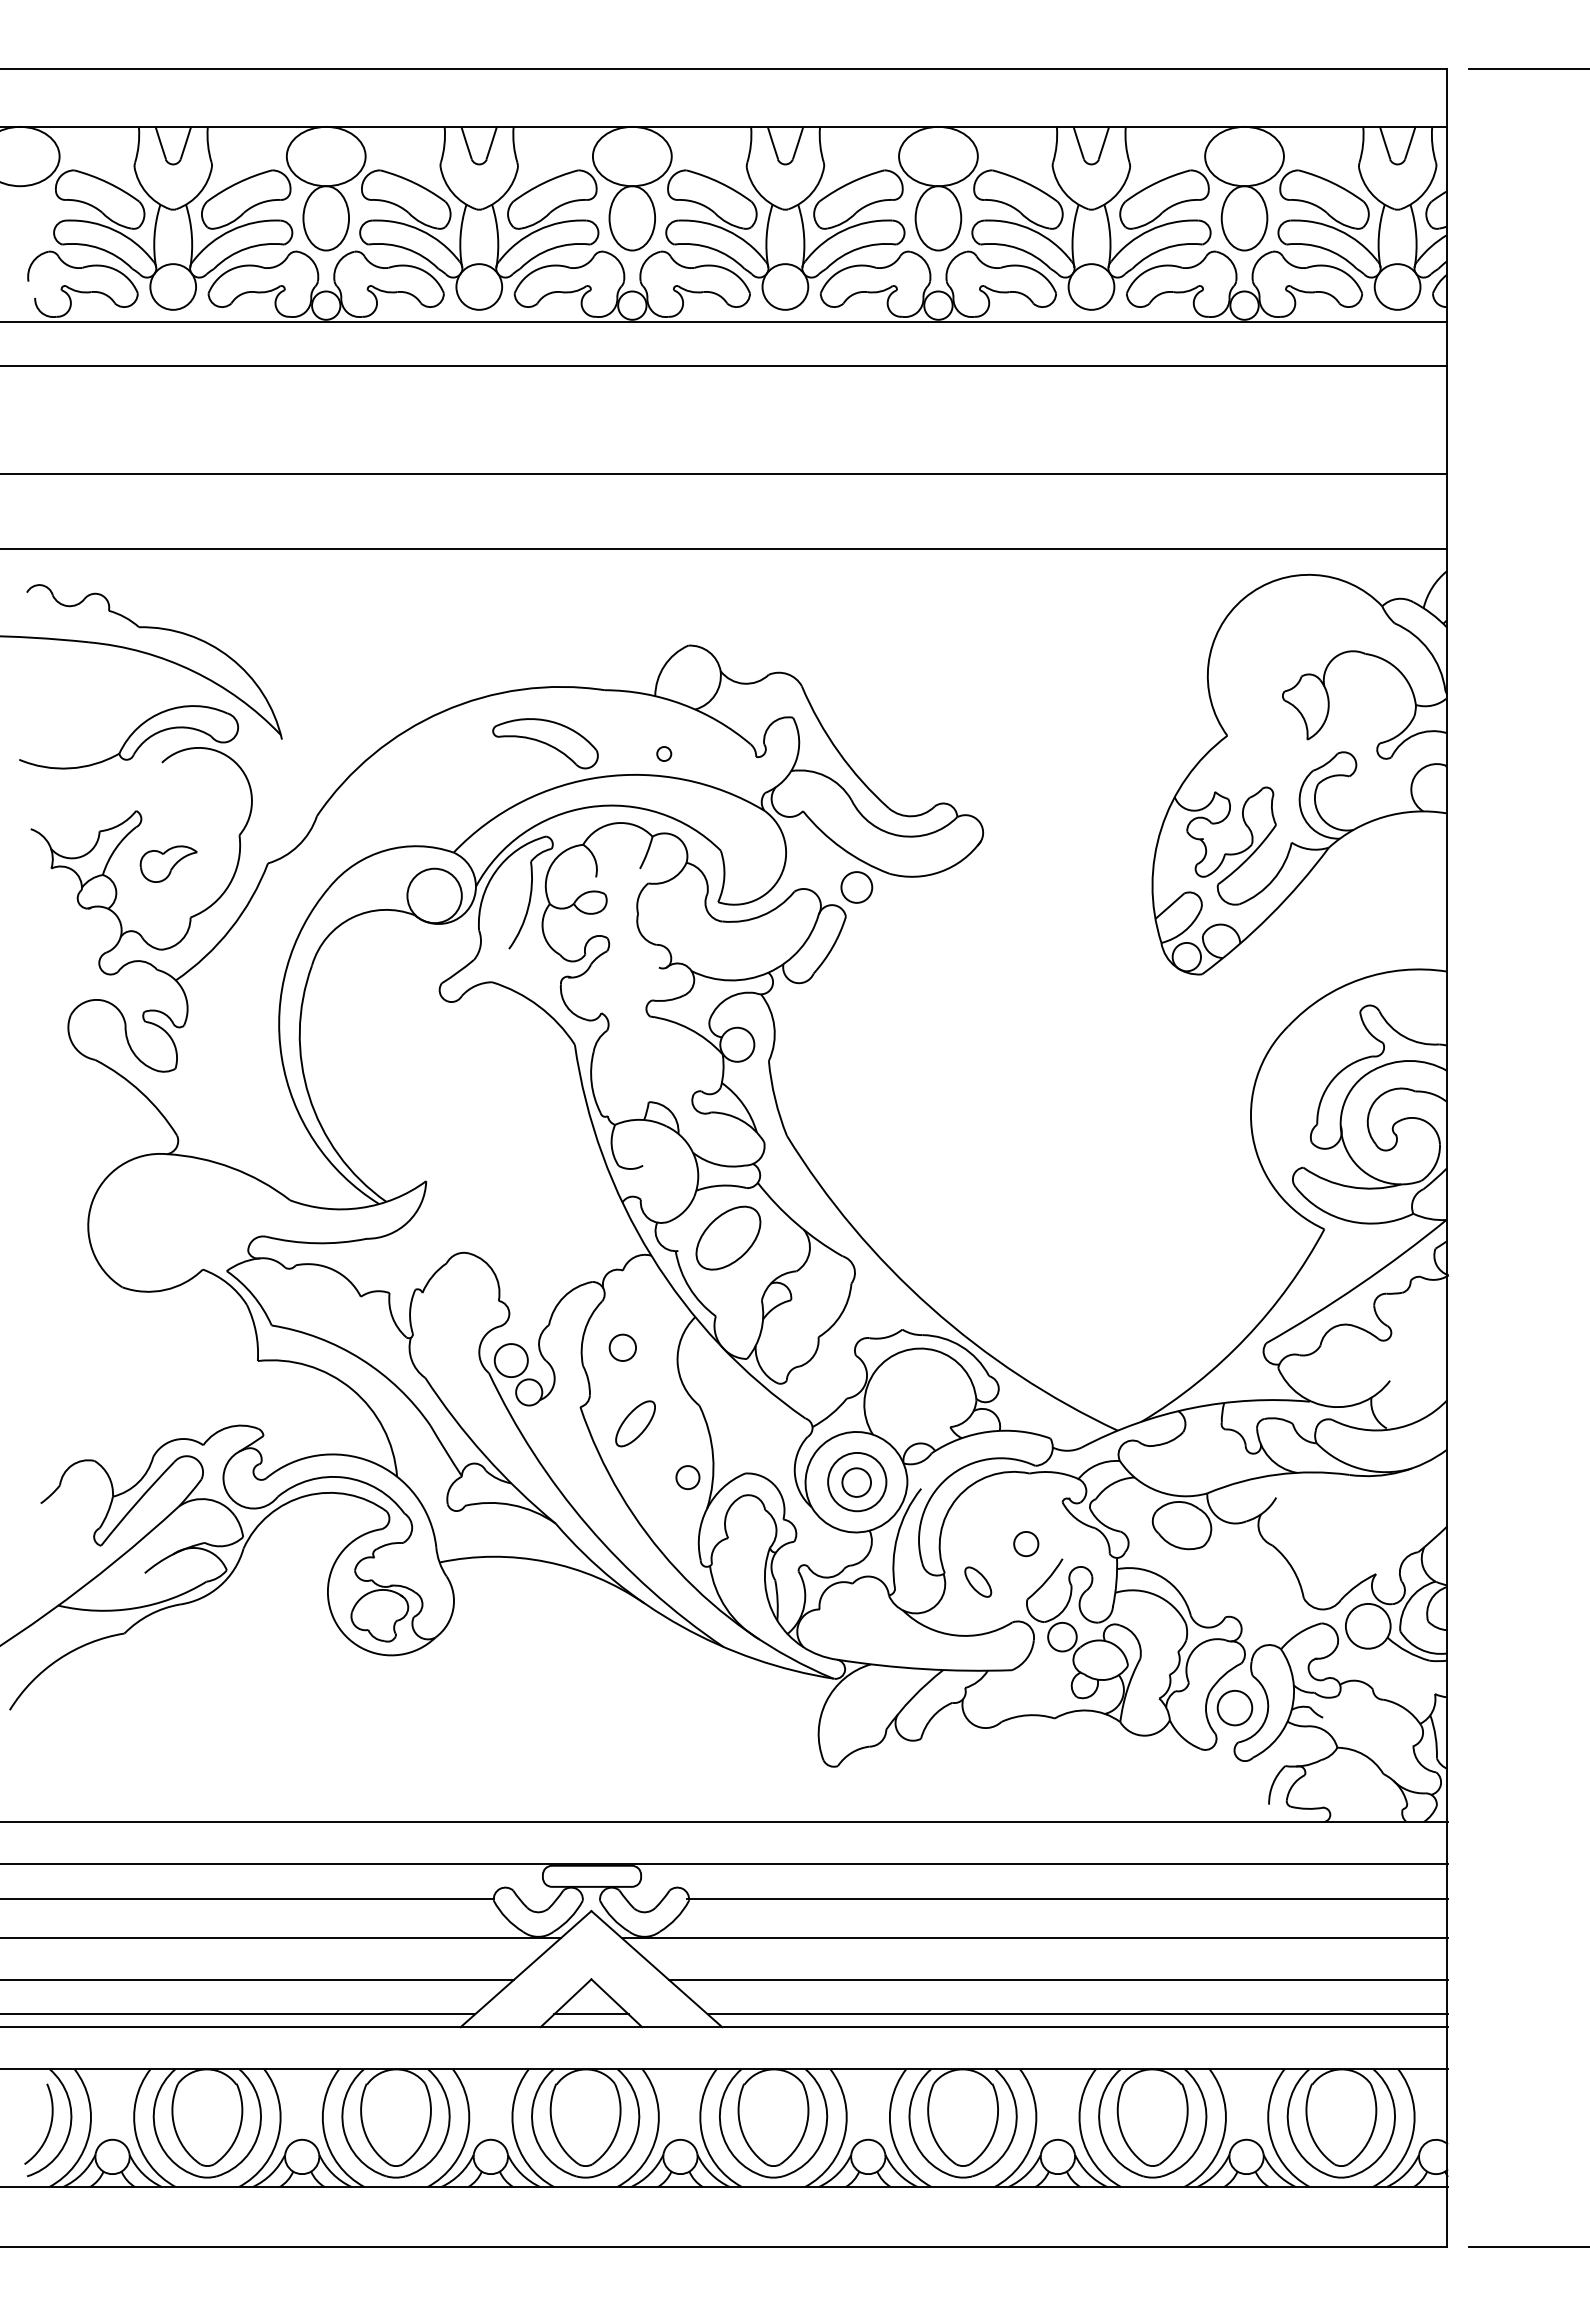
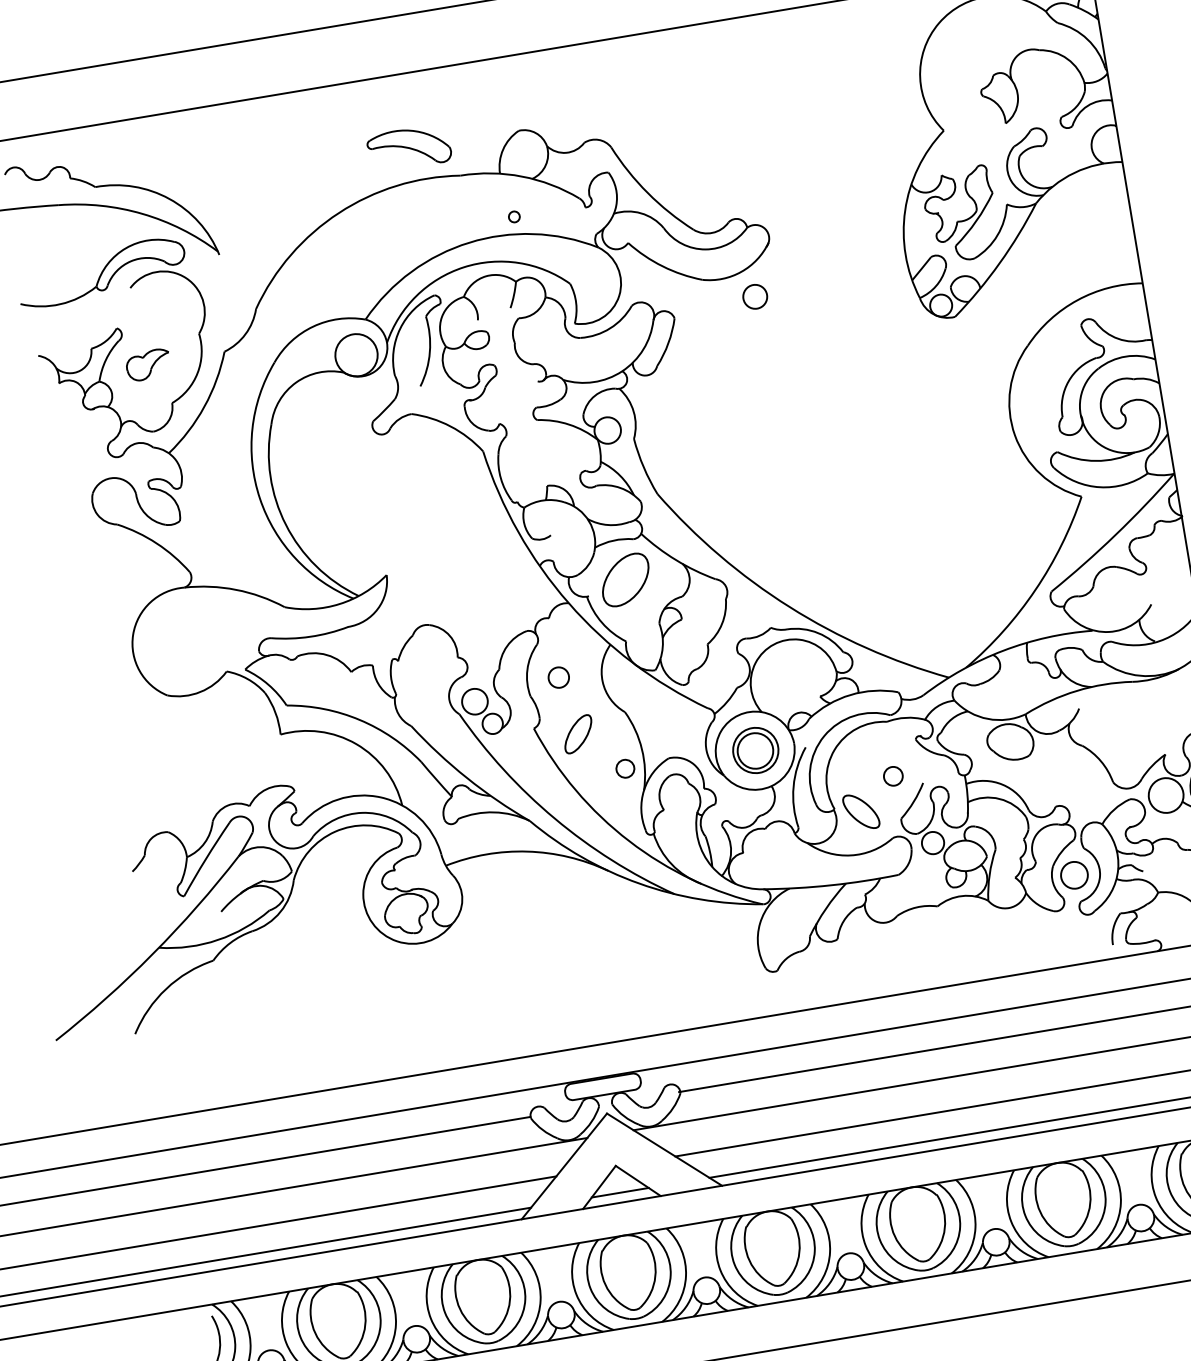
part: (545, 743) -> (409, 148), moved
circle: (856, 887) -> (754, 296), moved
circle: (856, 1482) -> (755, 750), size x1.6
part: (978, 1581) -> (861, 811), size x1.6

